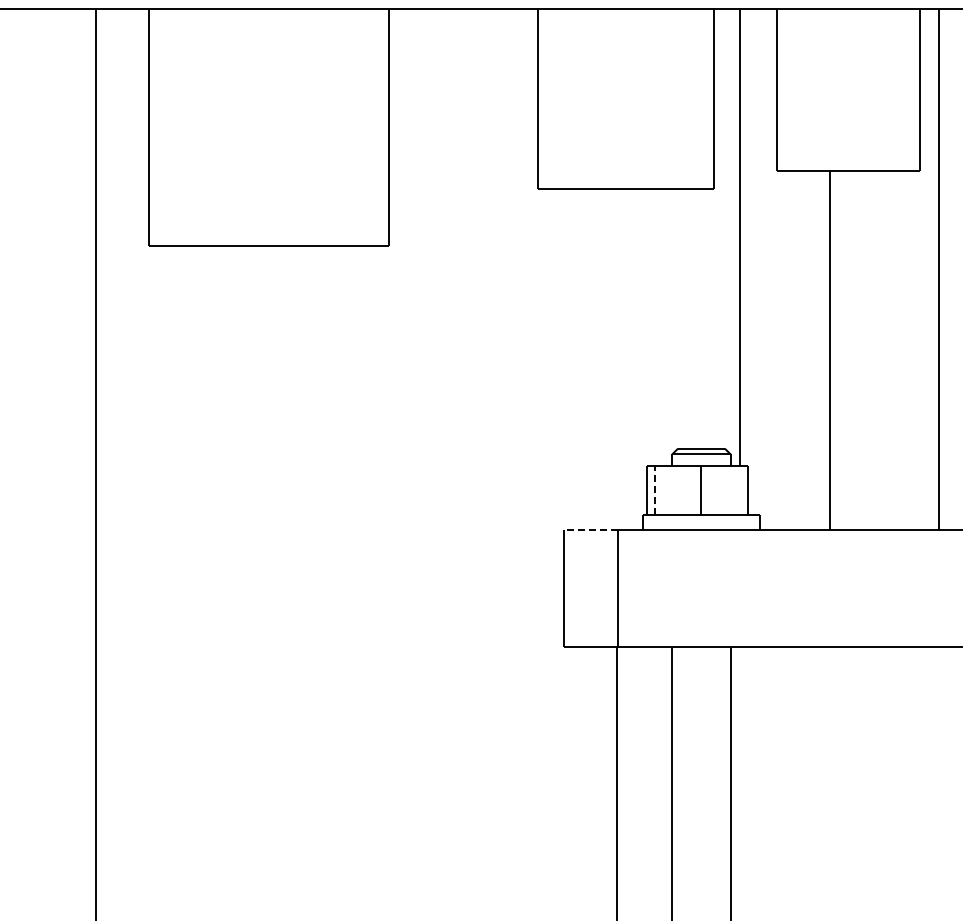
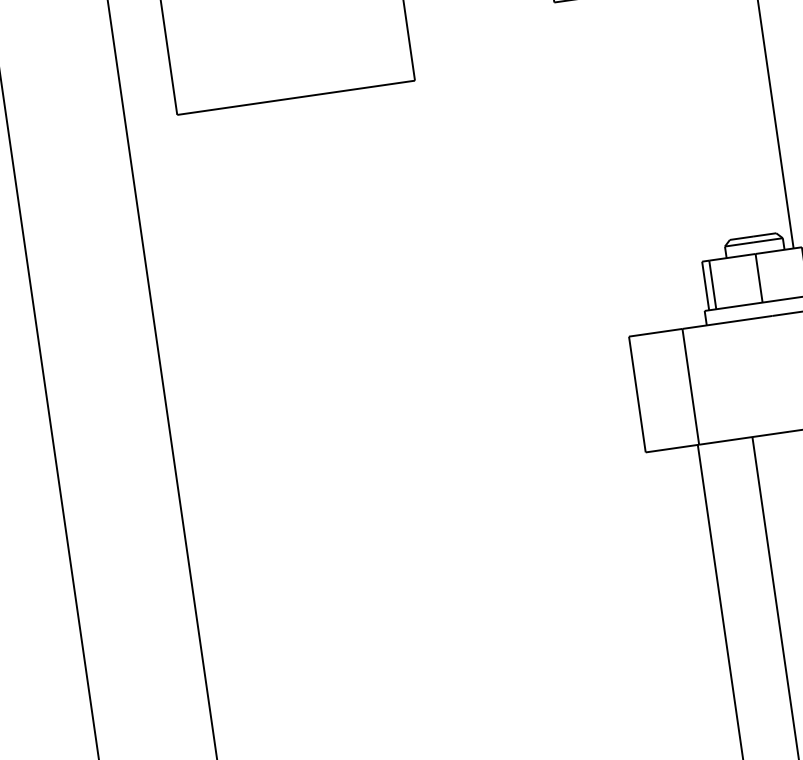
line: (654, 490) -> (712, 284), dashed -> solid
line: (591, 529) -> (655, 332), dashed -> solid

